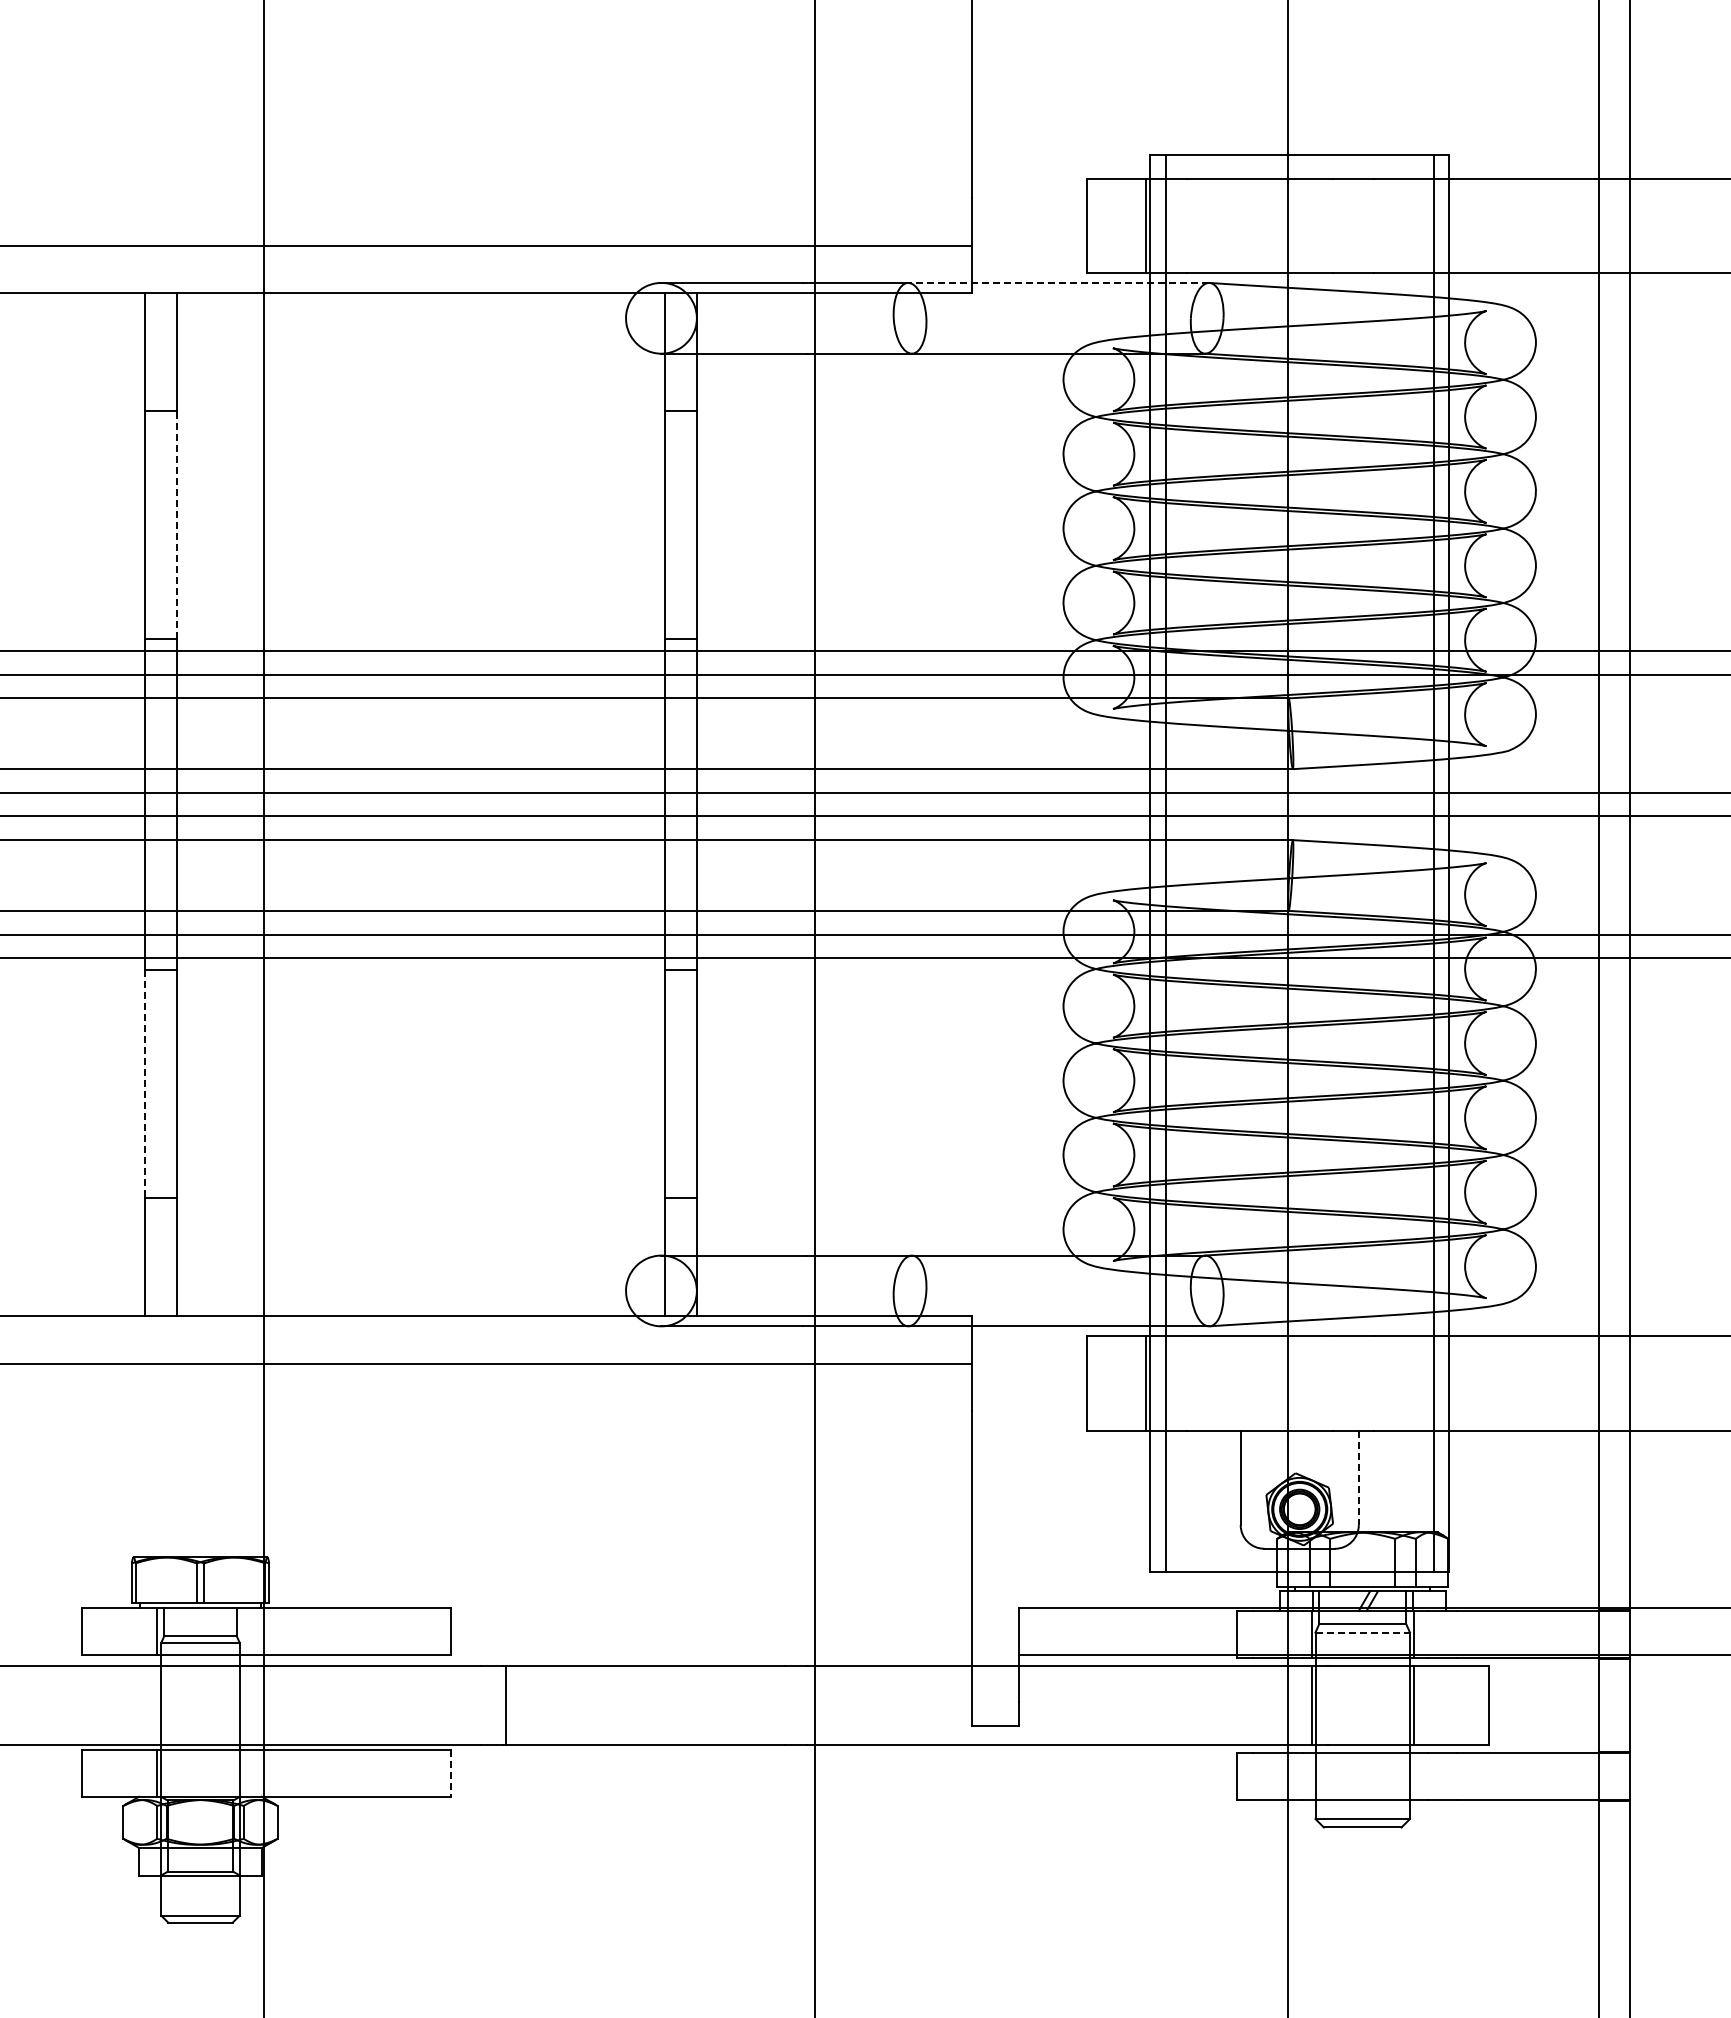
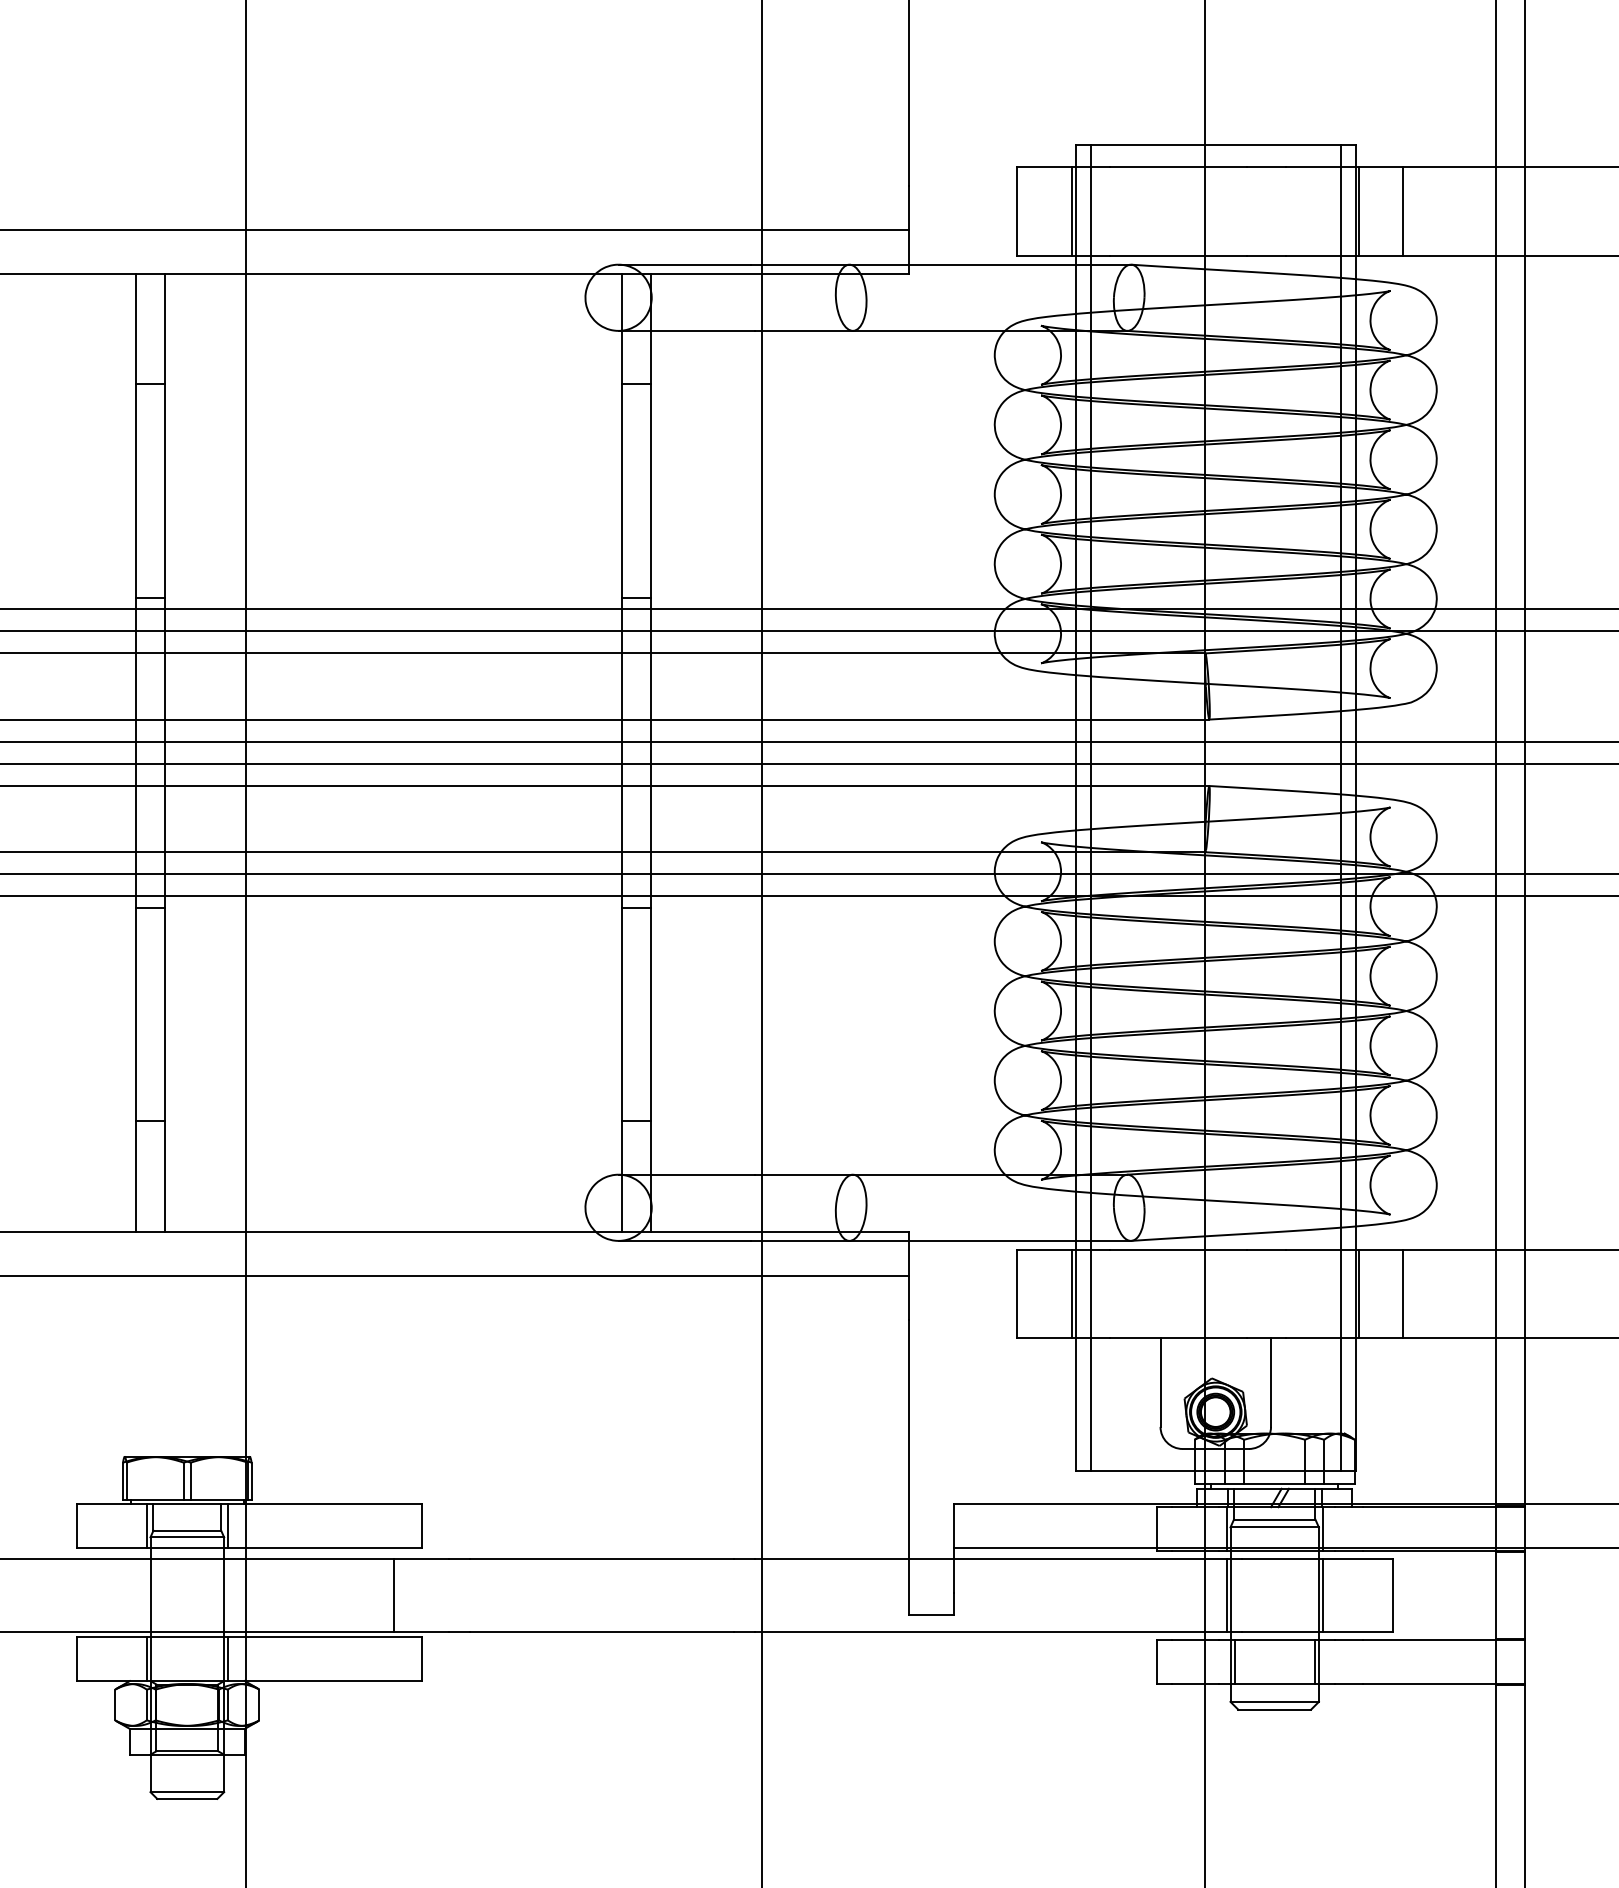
line: (1453, 225) -> (1359, 210), added
line: (1500, 225) -> (1403, 210), added
line: (1058, 282) -> (990, 264), dashed -> solid
line: (176, 524) -> (164, 490), dashed -> solid
line: (145, 1084) -> (135, 1014), dashed -> solid
line: (1453, 1383) -> (1359, 1294), added
line: (1500, 1383) -> (1403, 1294), added
line: (1358, 1478) -> (1270, 1383), dashed -> solid
line: (243, 1631) -> (227, 1526), added
line: (1363, 1632) -> (1275, 1527), dashed -> solid
line: (505, 1705) -> (394, 1595), moved
line: (243, 1772) -> (227, 1658), added
line: (450, 1773) -> (421, 1659), dashed -> solid
line: (1320, 1775) -> (1235, 1661), added
line: (1405, 1775) -> (1314, 1661), added

